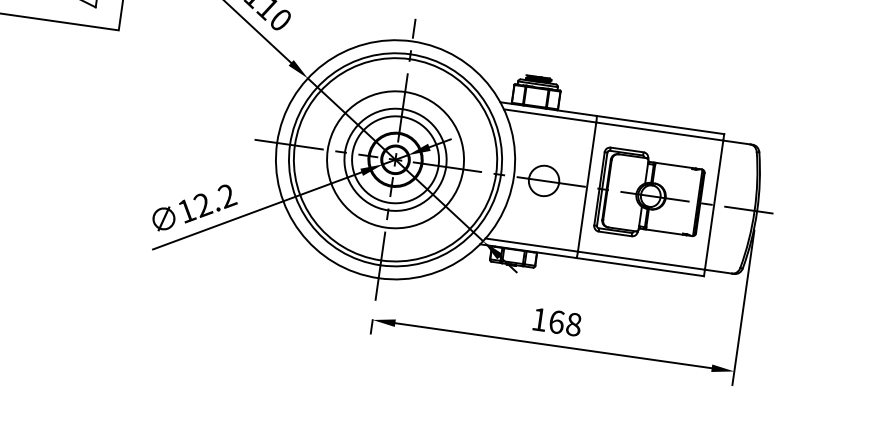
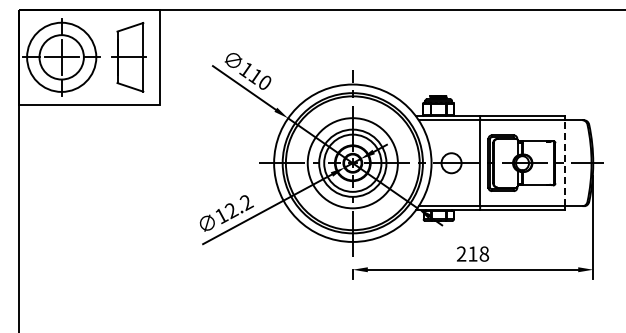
line: (713, 205) -> (564, 163), solid -> dashed
text: (548, 320) -> (467, 253), 168 -> 218

